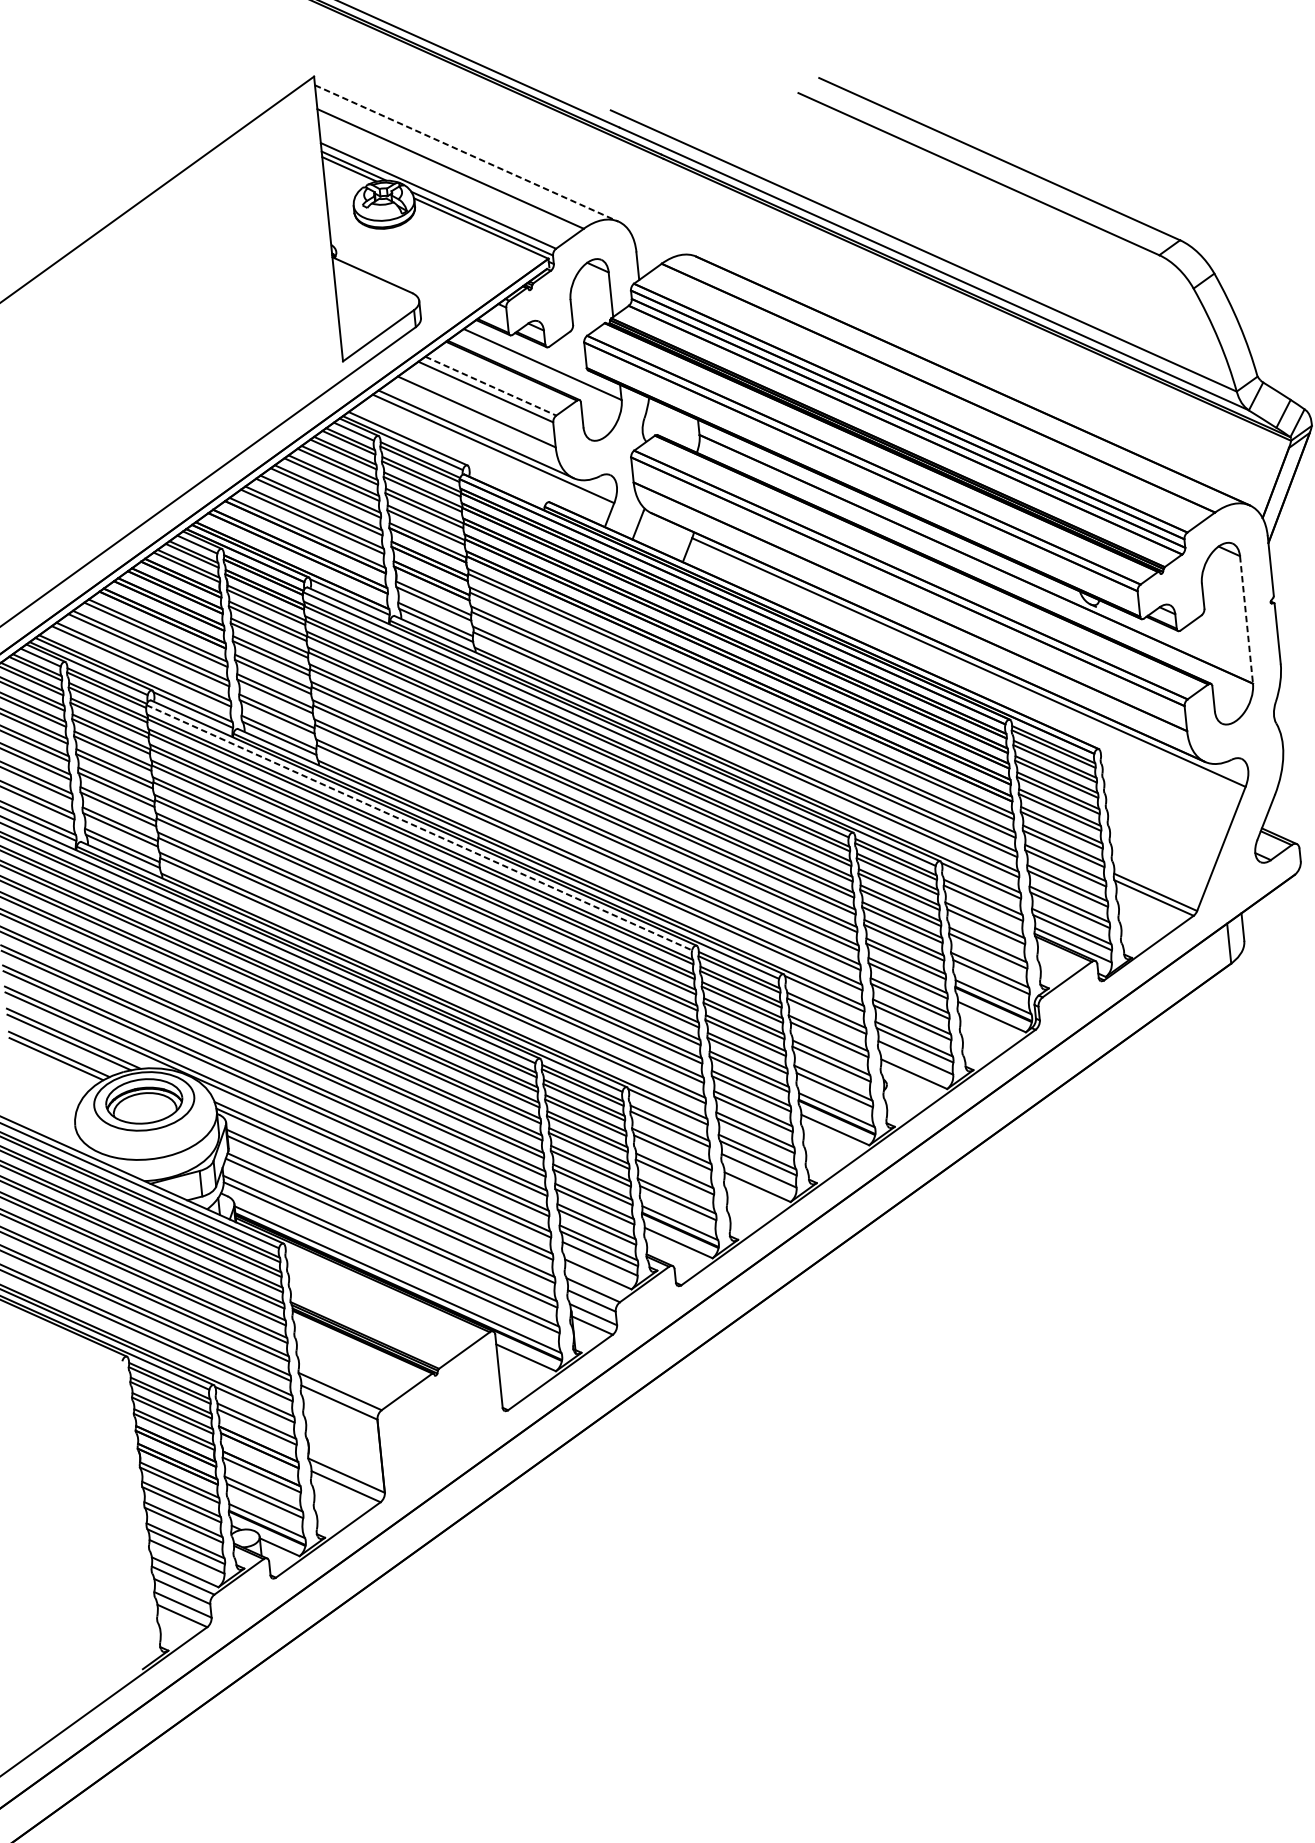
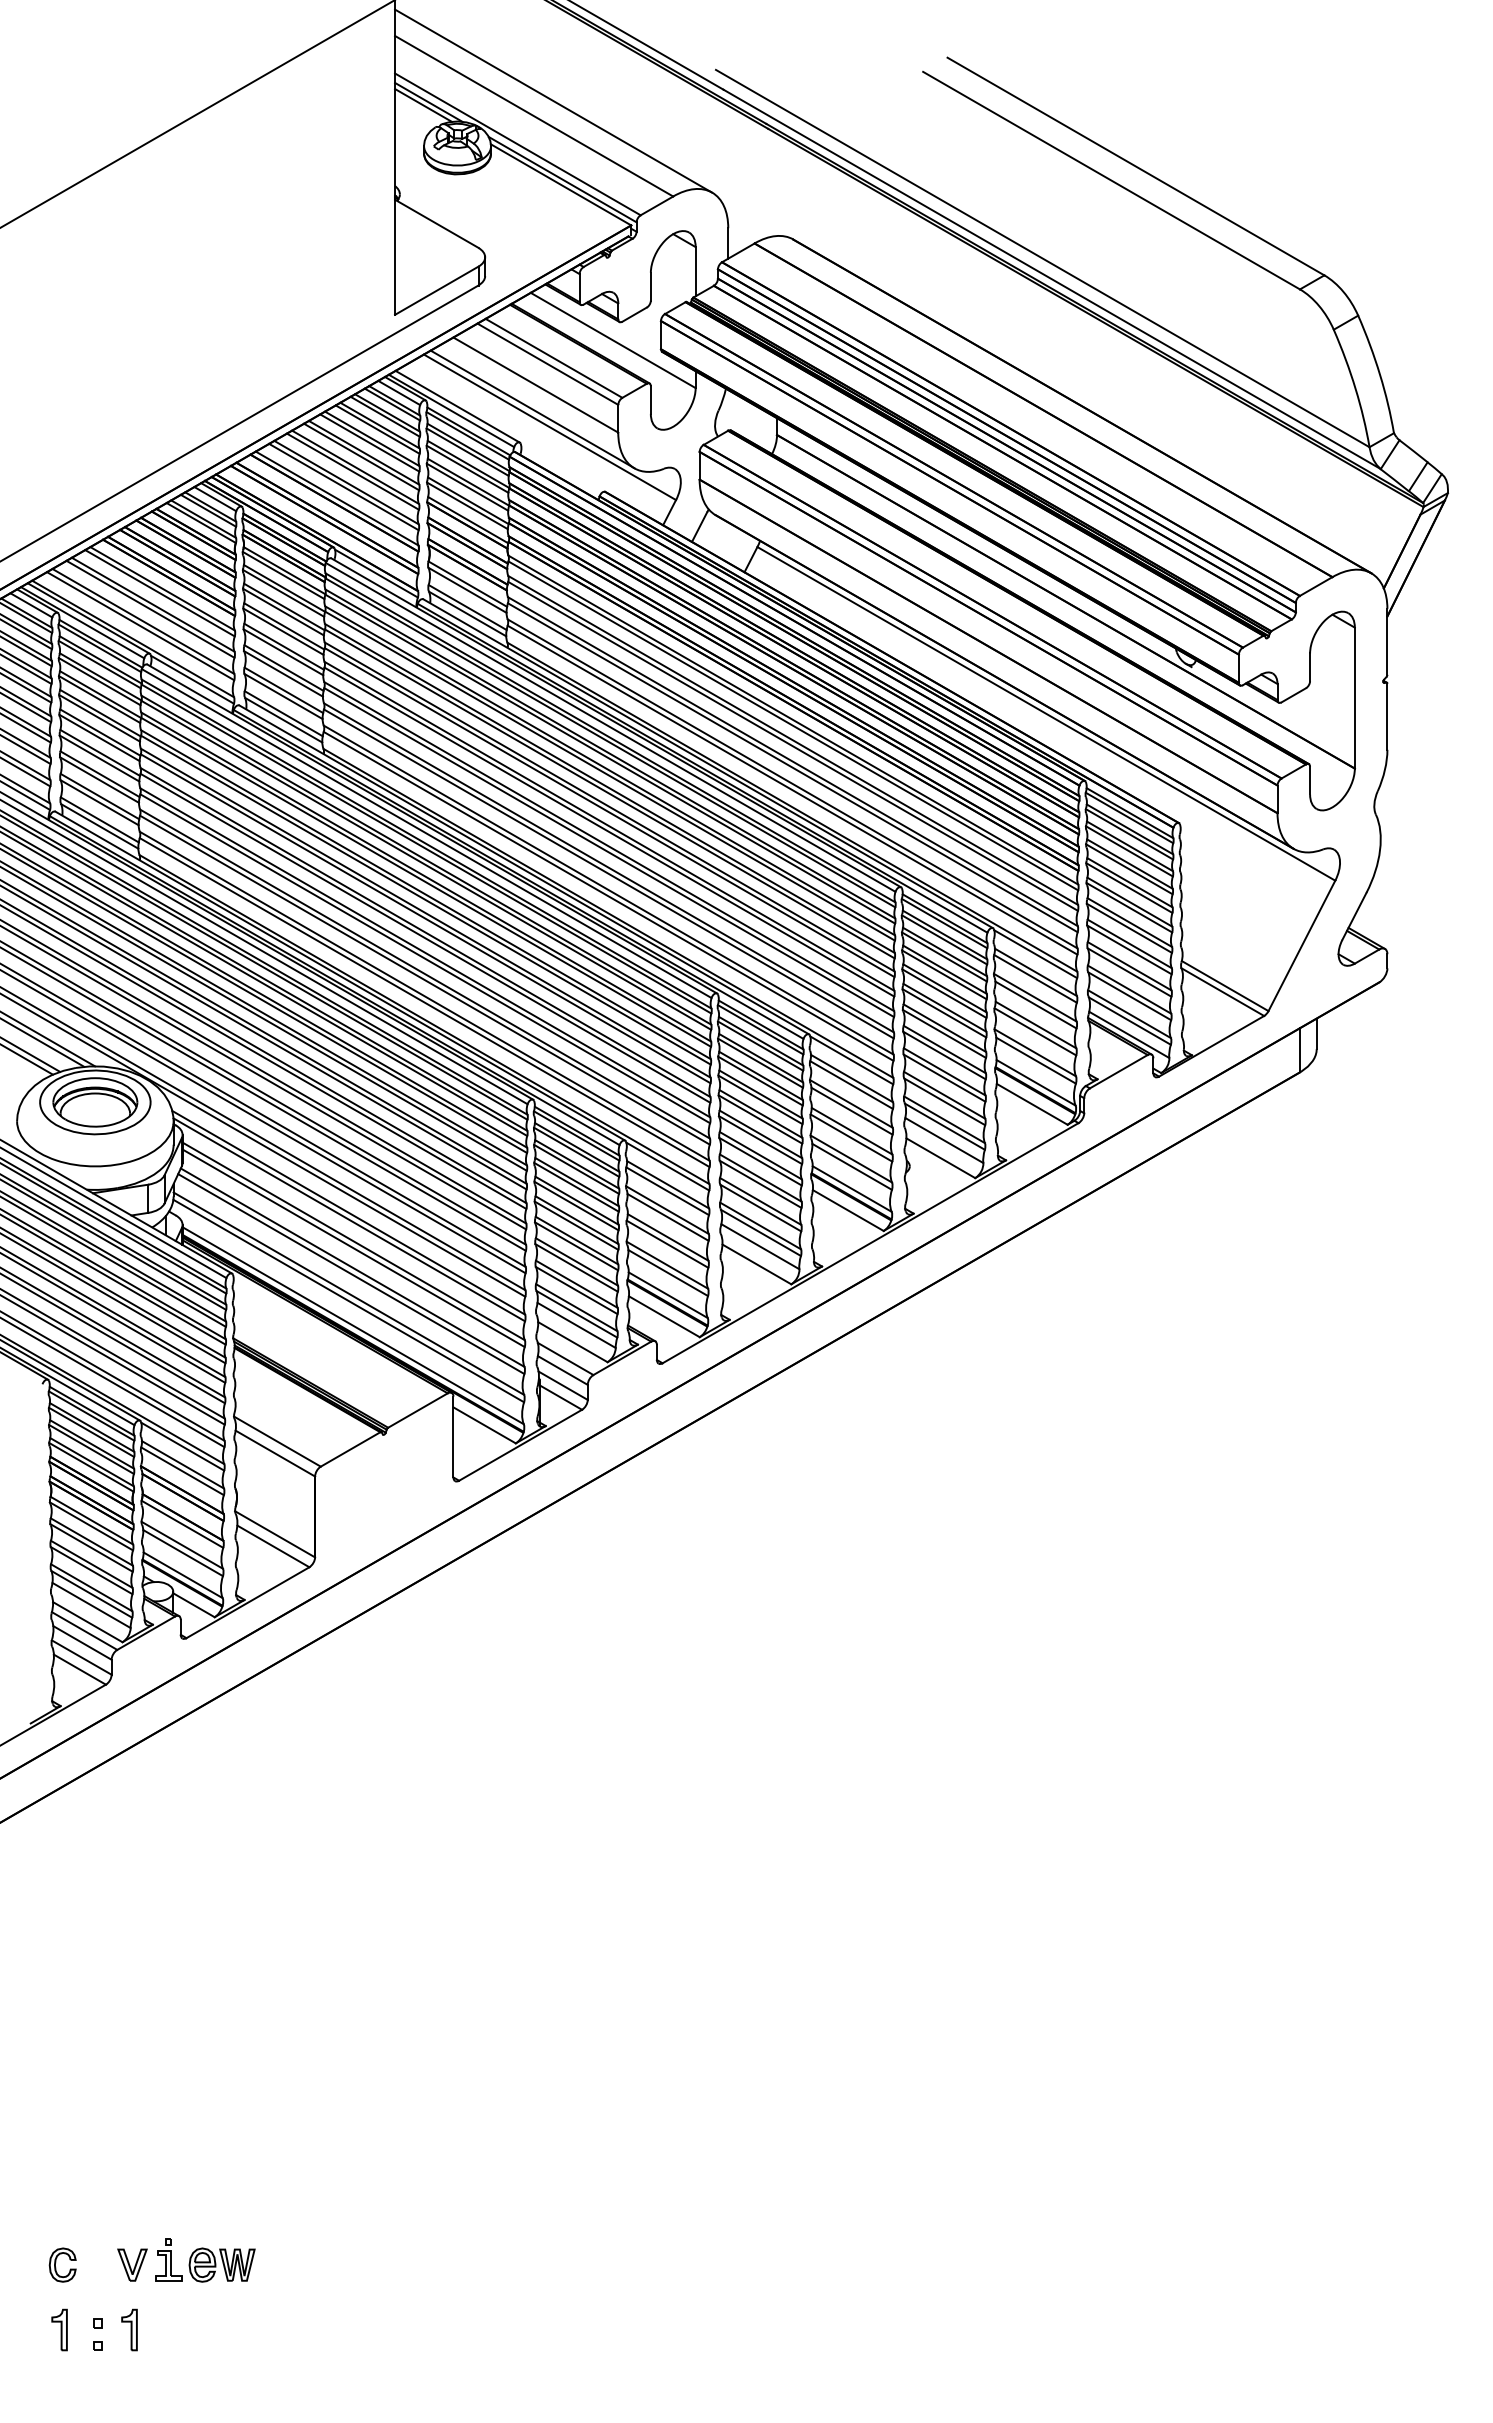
line: (466, 153) -> (553, 101), dashed -> solid
line: (491, 386) -> (554, 358), dashed -> solid
line: (1246, 620) -> (1354, 698), dashed -> solid
line: (419, 827) -> (426, 833), dashed -> solid

